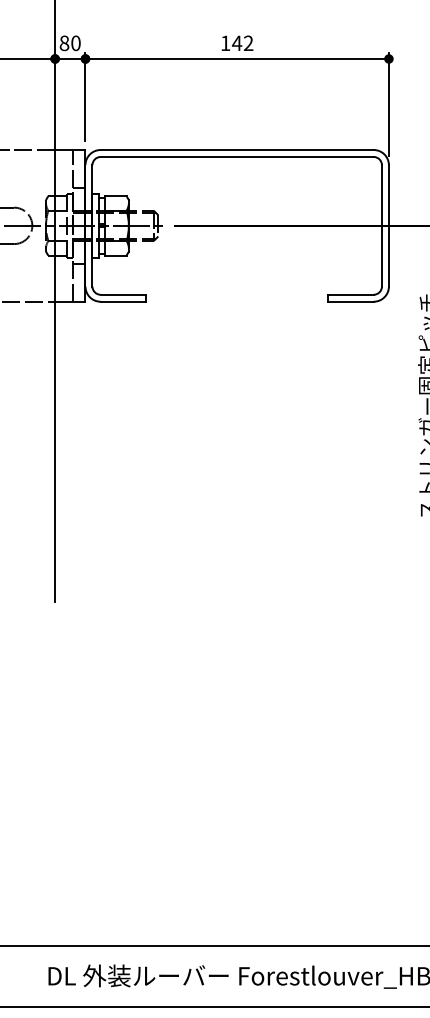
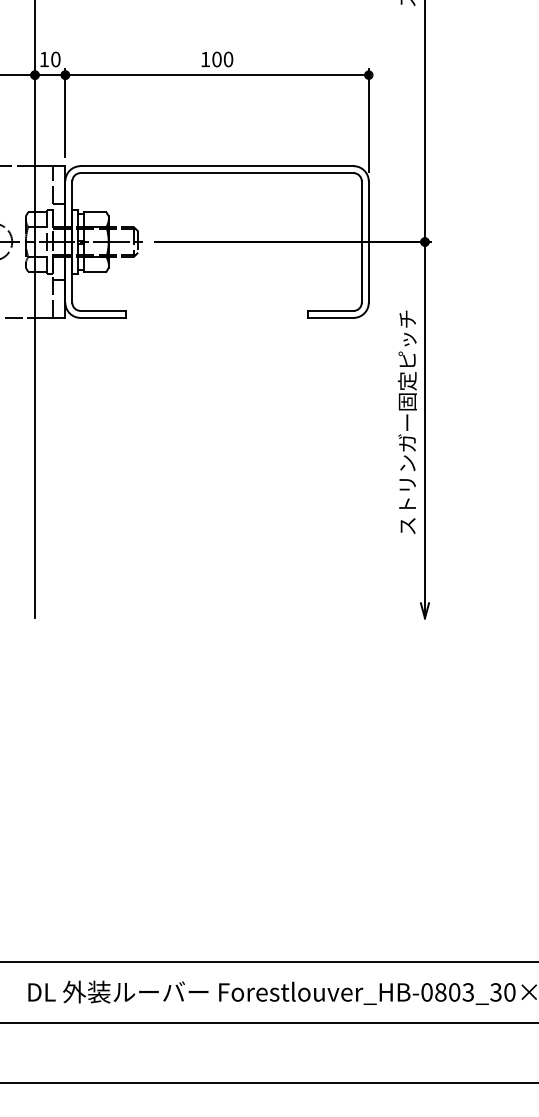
text: (64, 43) -> (44, 59), 80 -> 10
text: (242, 43) -> (222, 59), 142 -> 100

